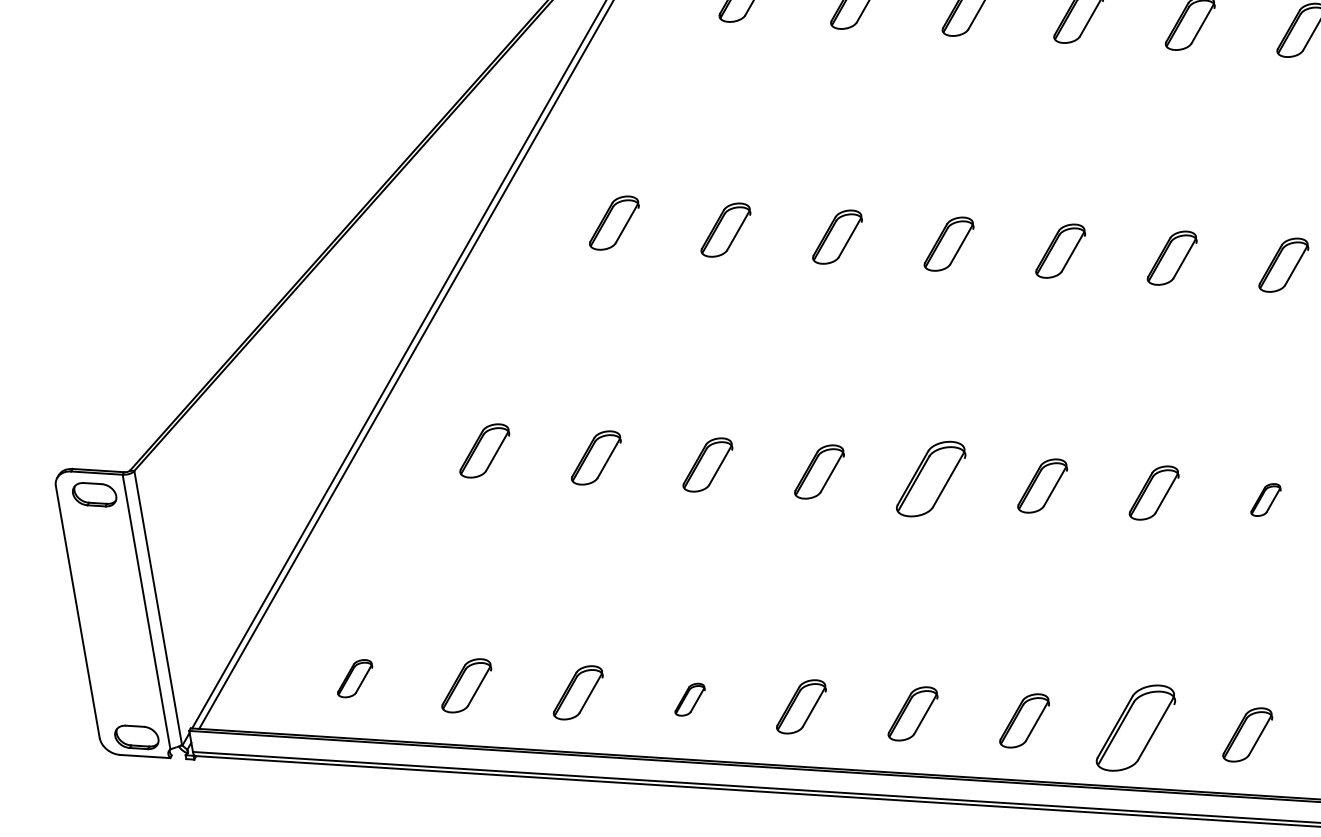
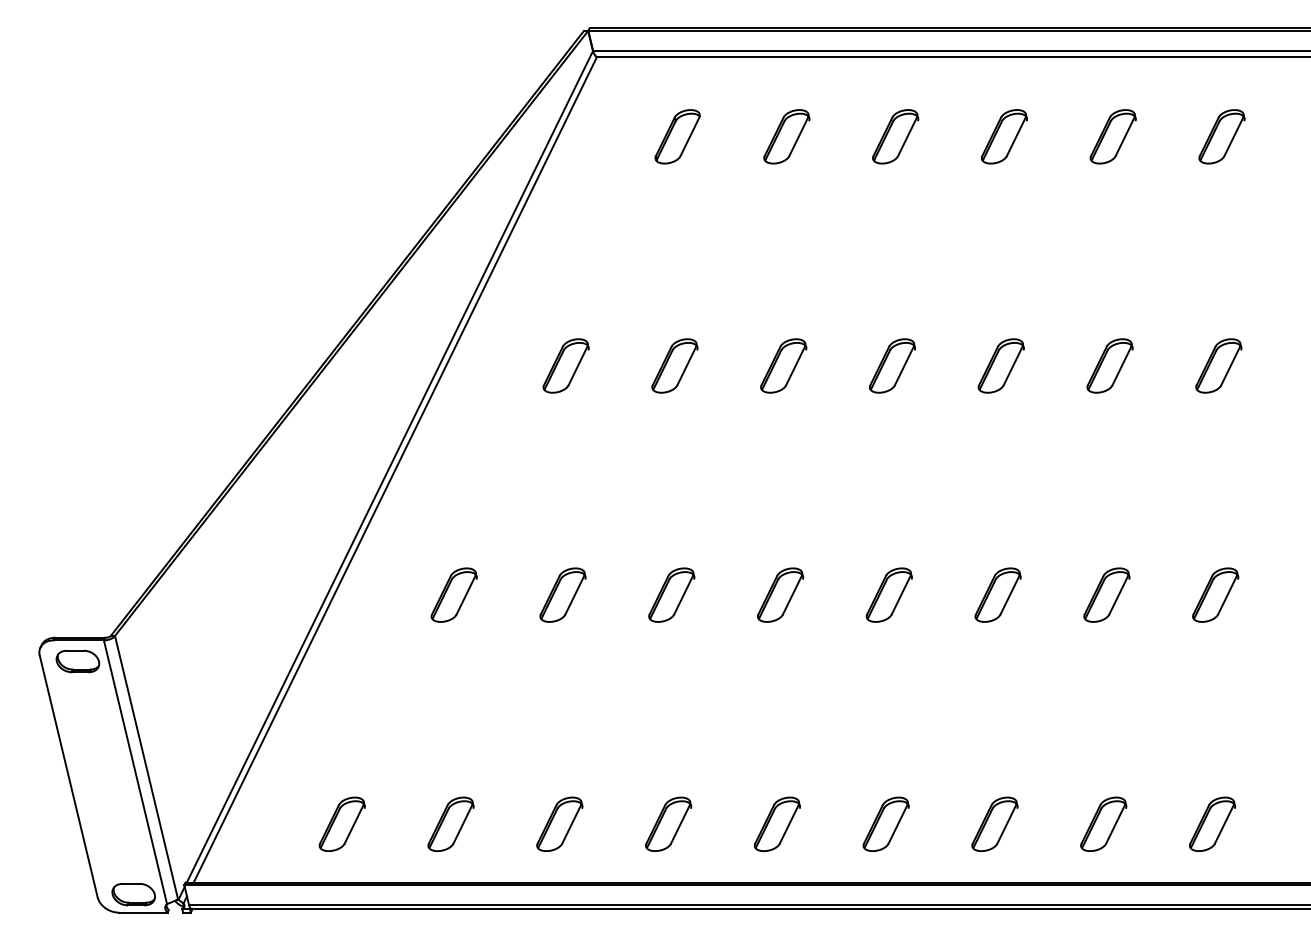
part: (930, 478) -> (888, 594), size x0.71
part: (1265, 499) -> (1215, 594), size x1.67
part: (354, 677) -> (341, 823), size x1.43
part: (689, 699) -> (668, 823), size x1.67
part: (1136, 727) -> (1103, 823), size x0.62

